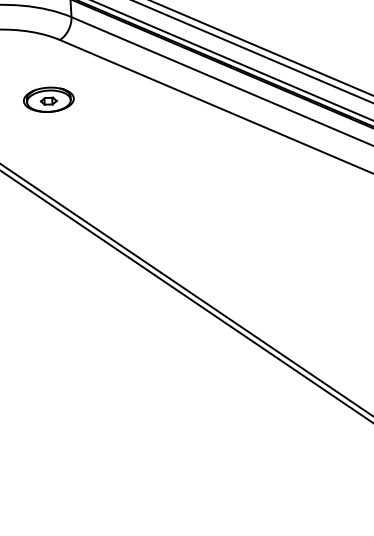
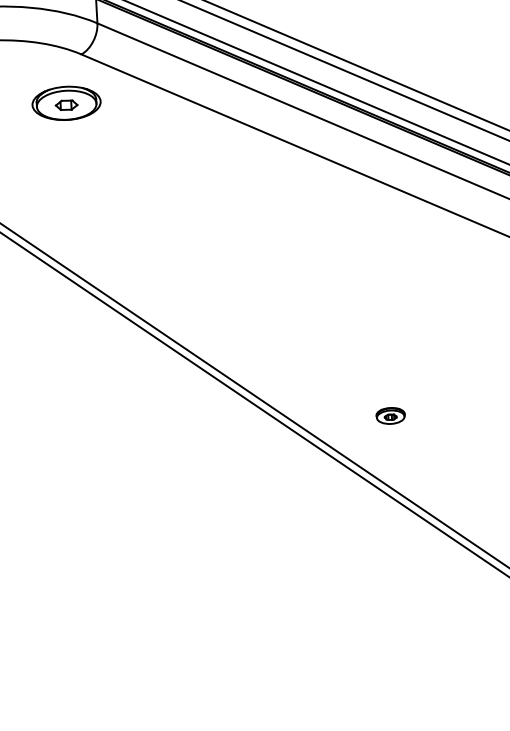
part: (48, 99) -> (66, 102), moved
part: (286, 304) -> (390, 415), added

